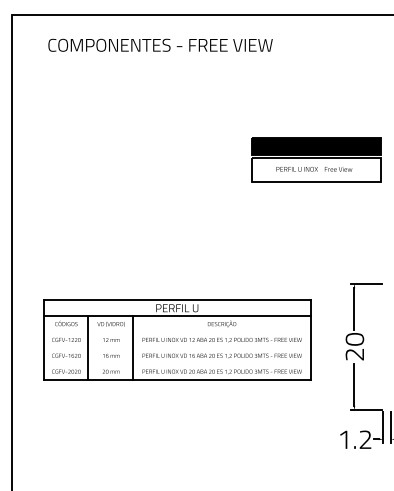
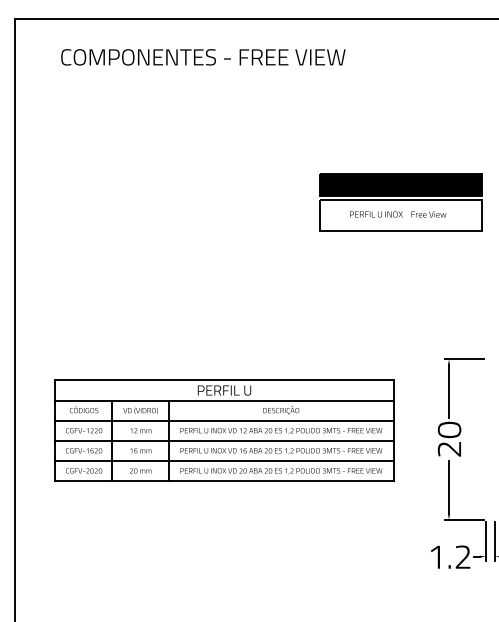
line: (177, 331) -> (224, 420), added
line: (177, 347) -> (224, 440), added
line: (177, 363) -> (224, 460), added

